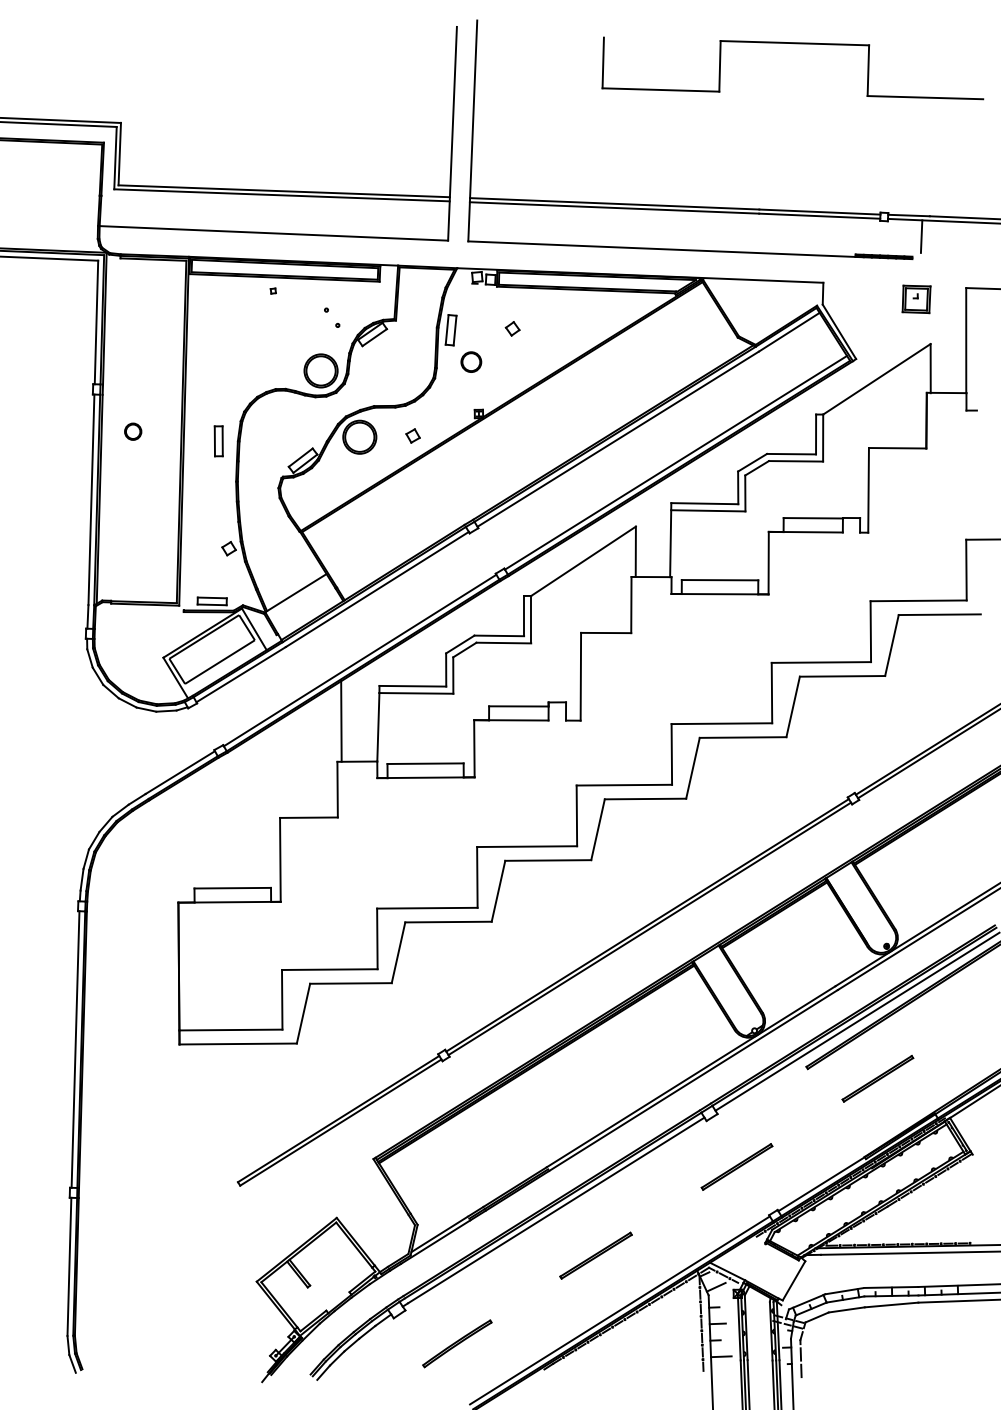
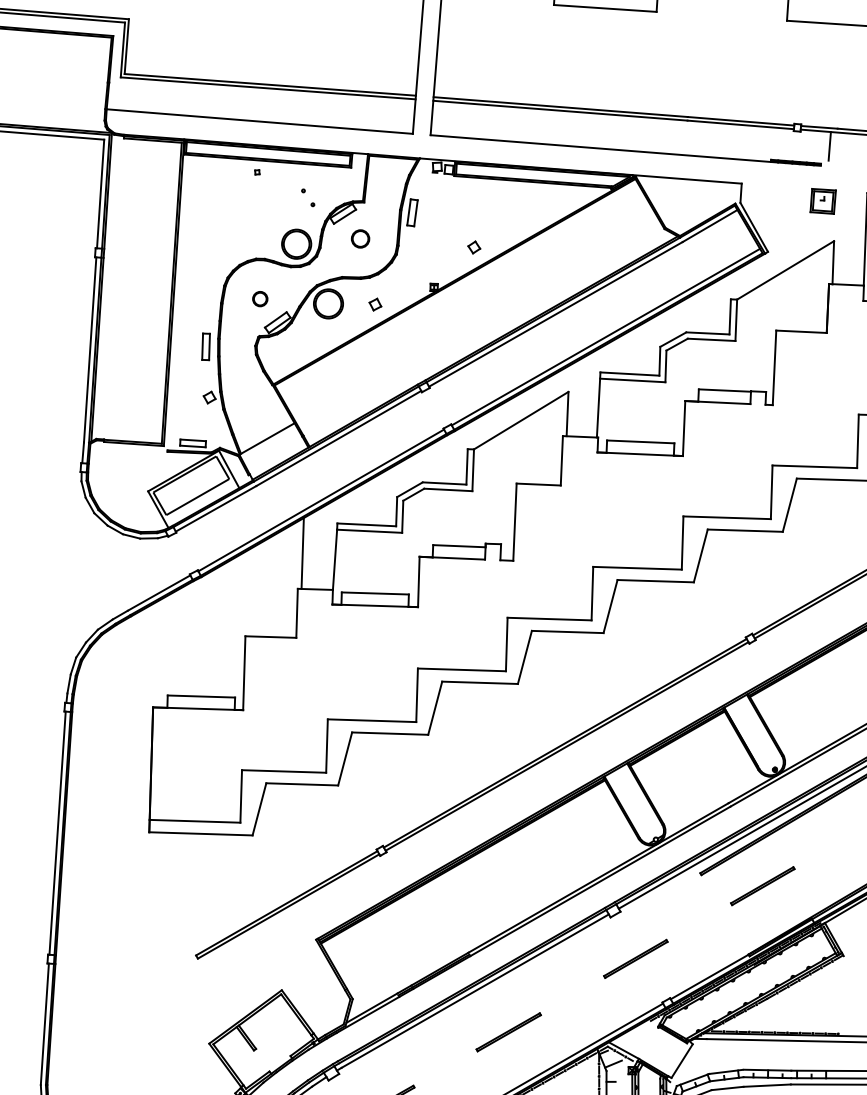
part: (512, 328) -> (474, 247), moved
part: (471, 361) -> (360, 238), moved
circle: (133, 431) -> (260, 298), moved
part: (218, 441) -> (205, 347), moved

